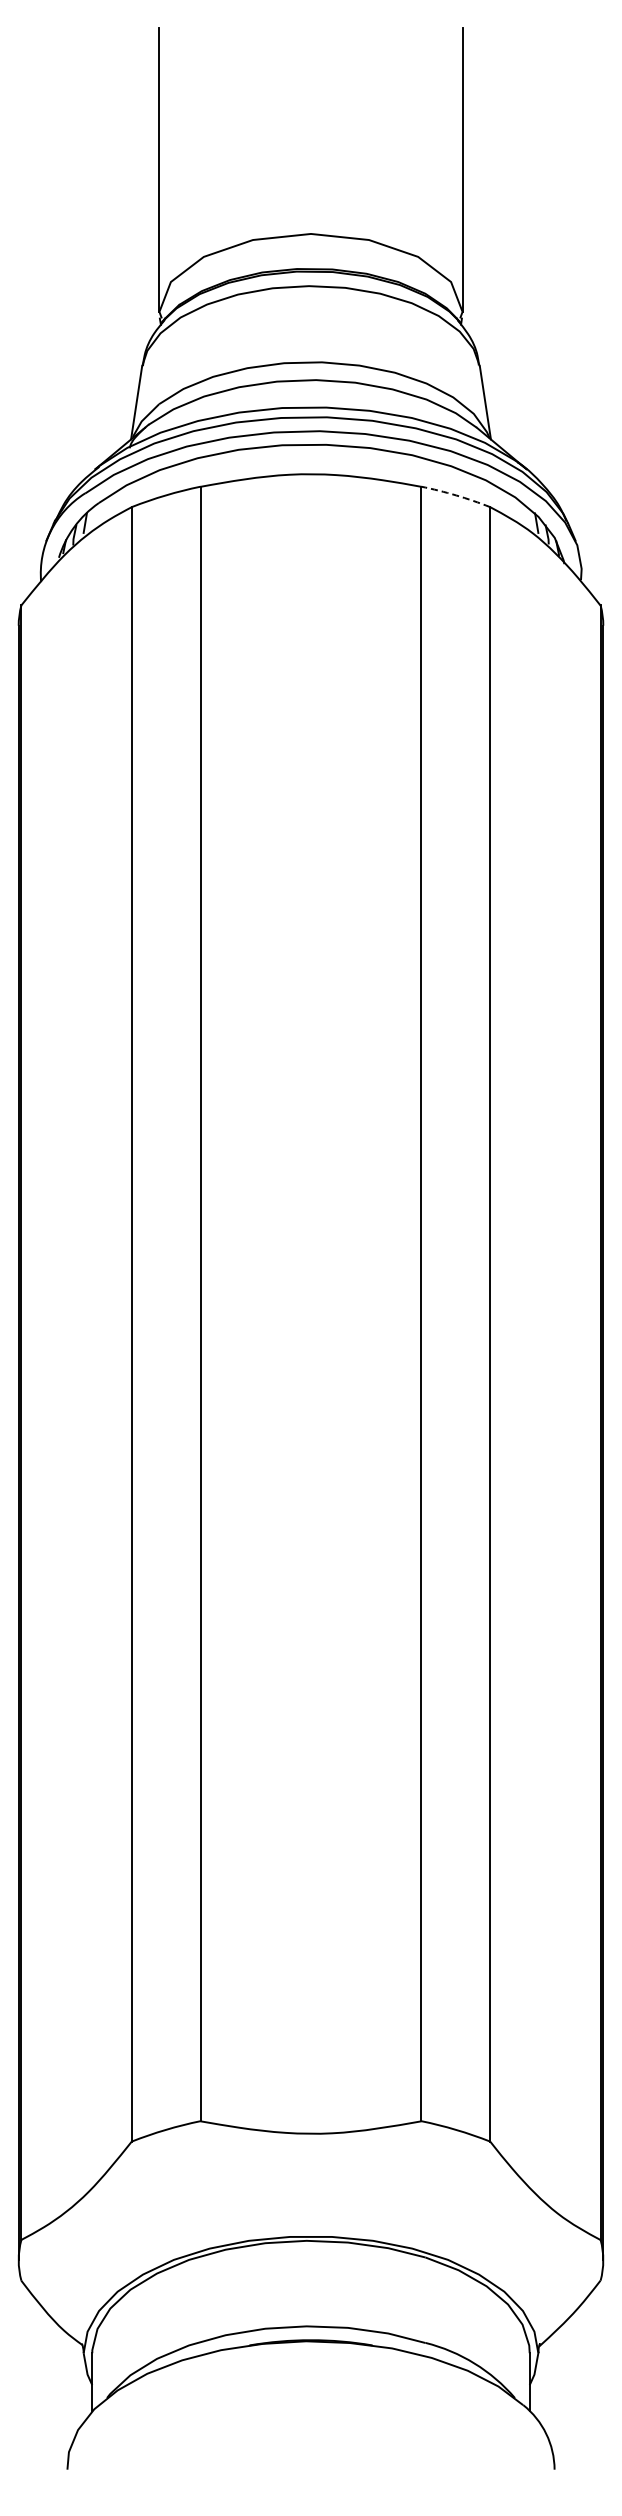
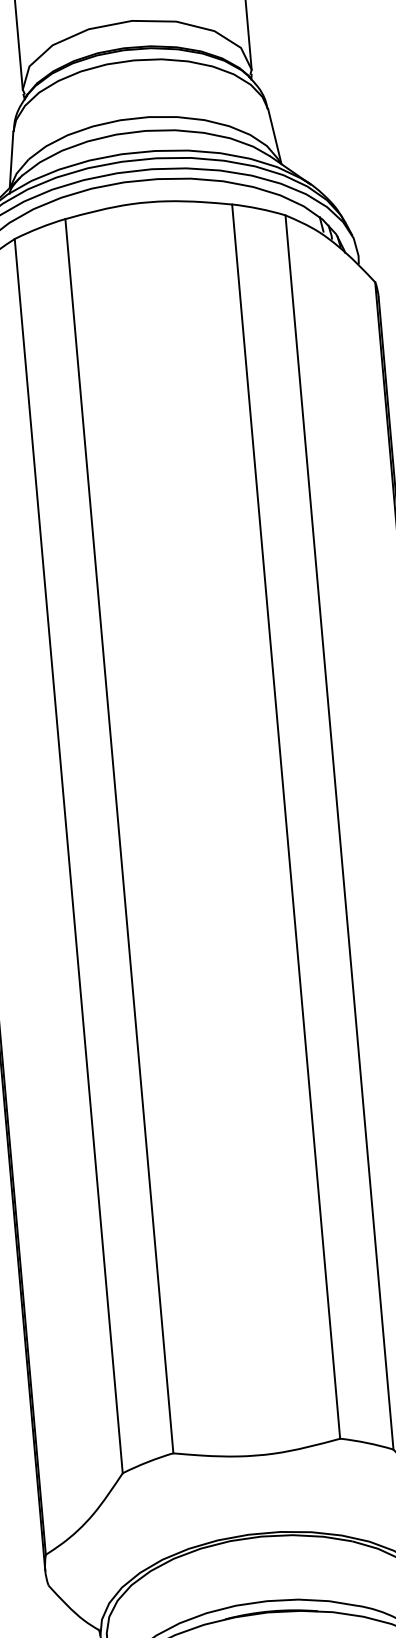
arc: (456, 495) -> (259, 208), dashed -> solid

